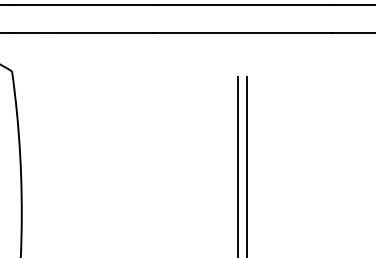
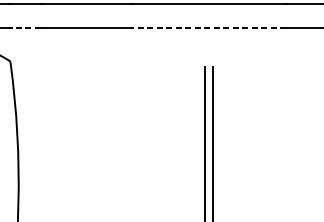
line: (28, 32) -> (24, 27), solid -> dashed
line: (242, 32) -> (208, 27), solid -> dashed

